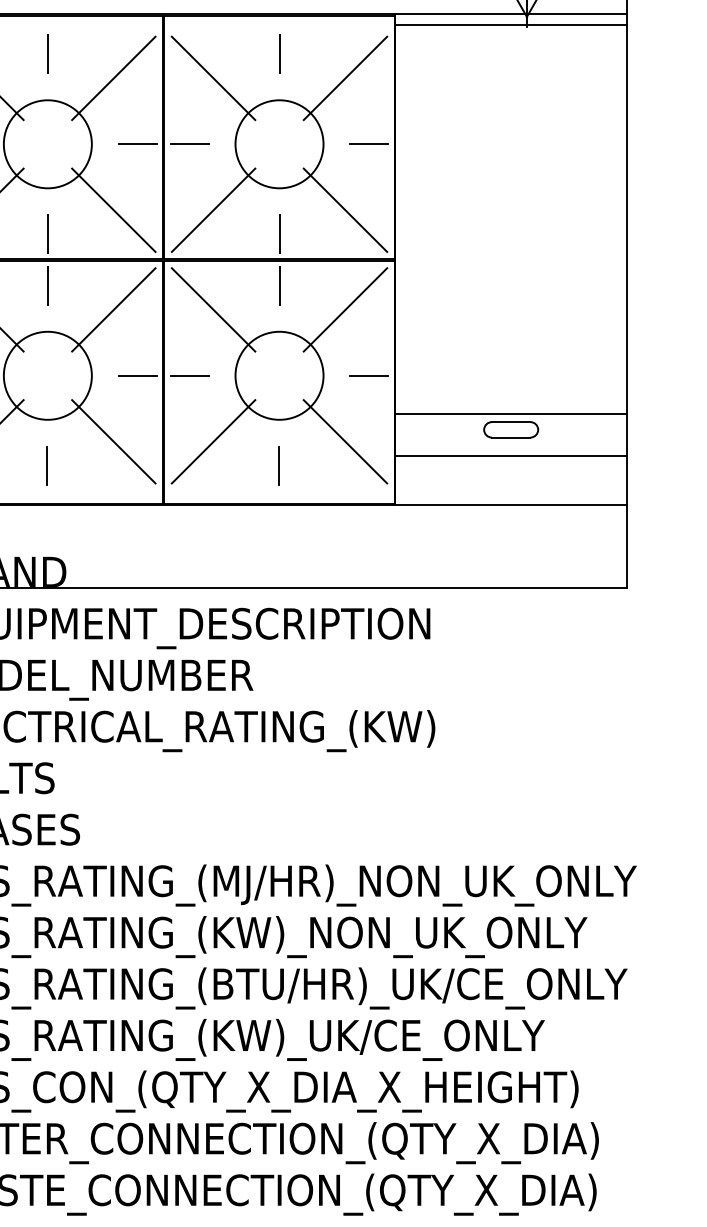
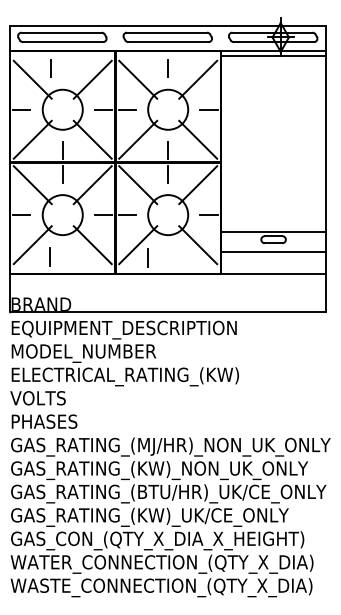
line: (47, 53) -> (50, 68), moved
line: (47, 464) -> (49, 256), moved
line: (278, 464) -> (147, 257), moved

